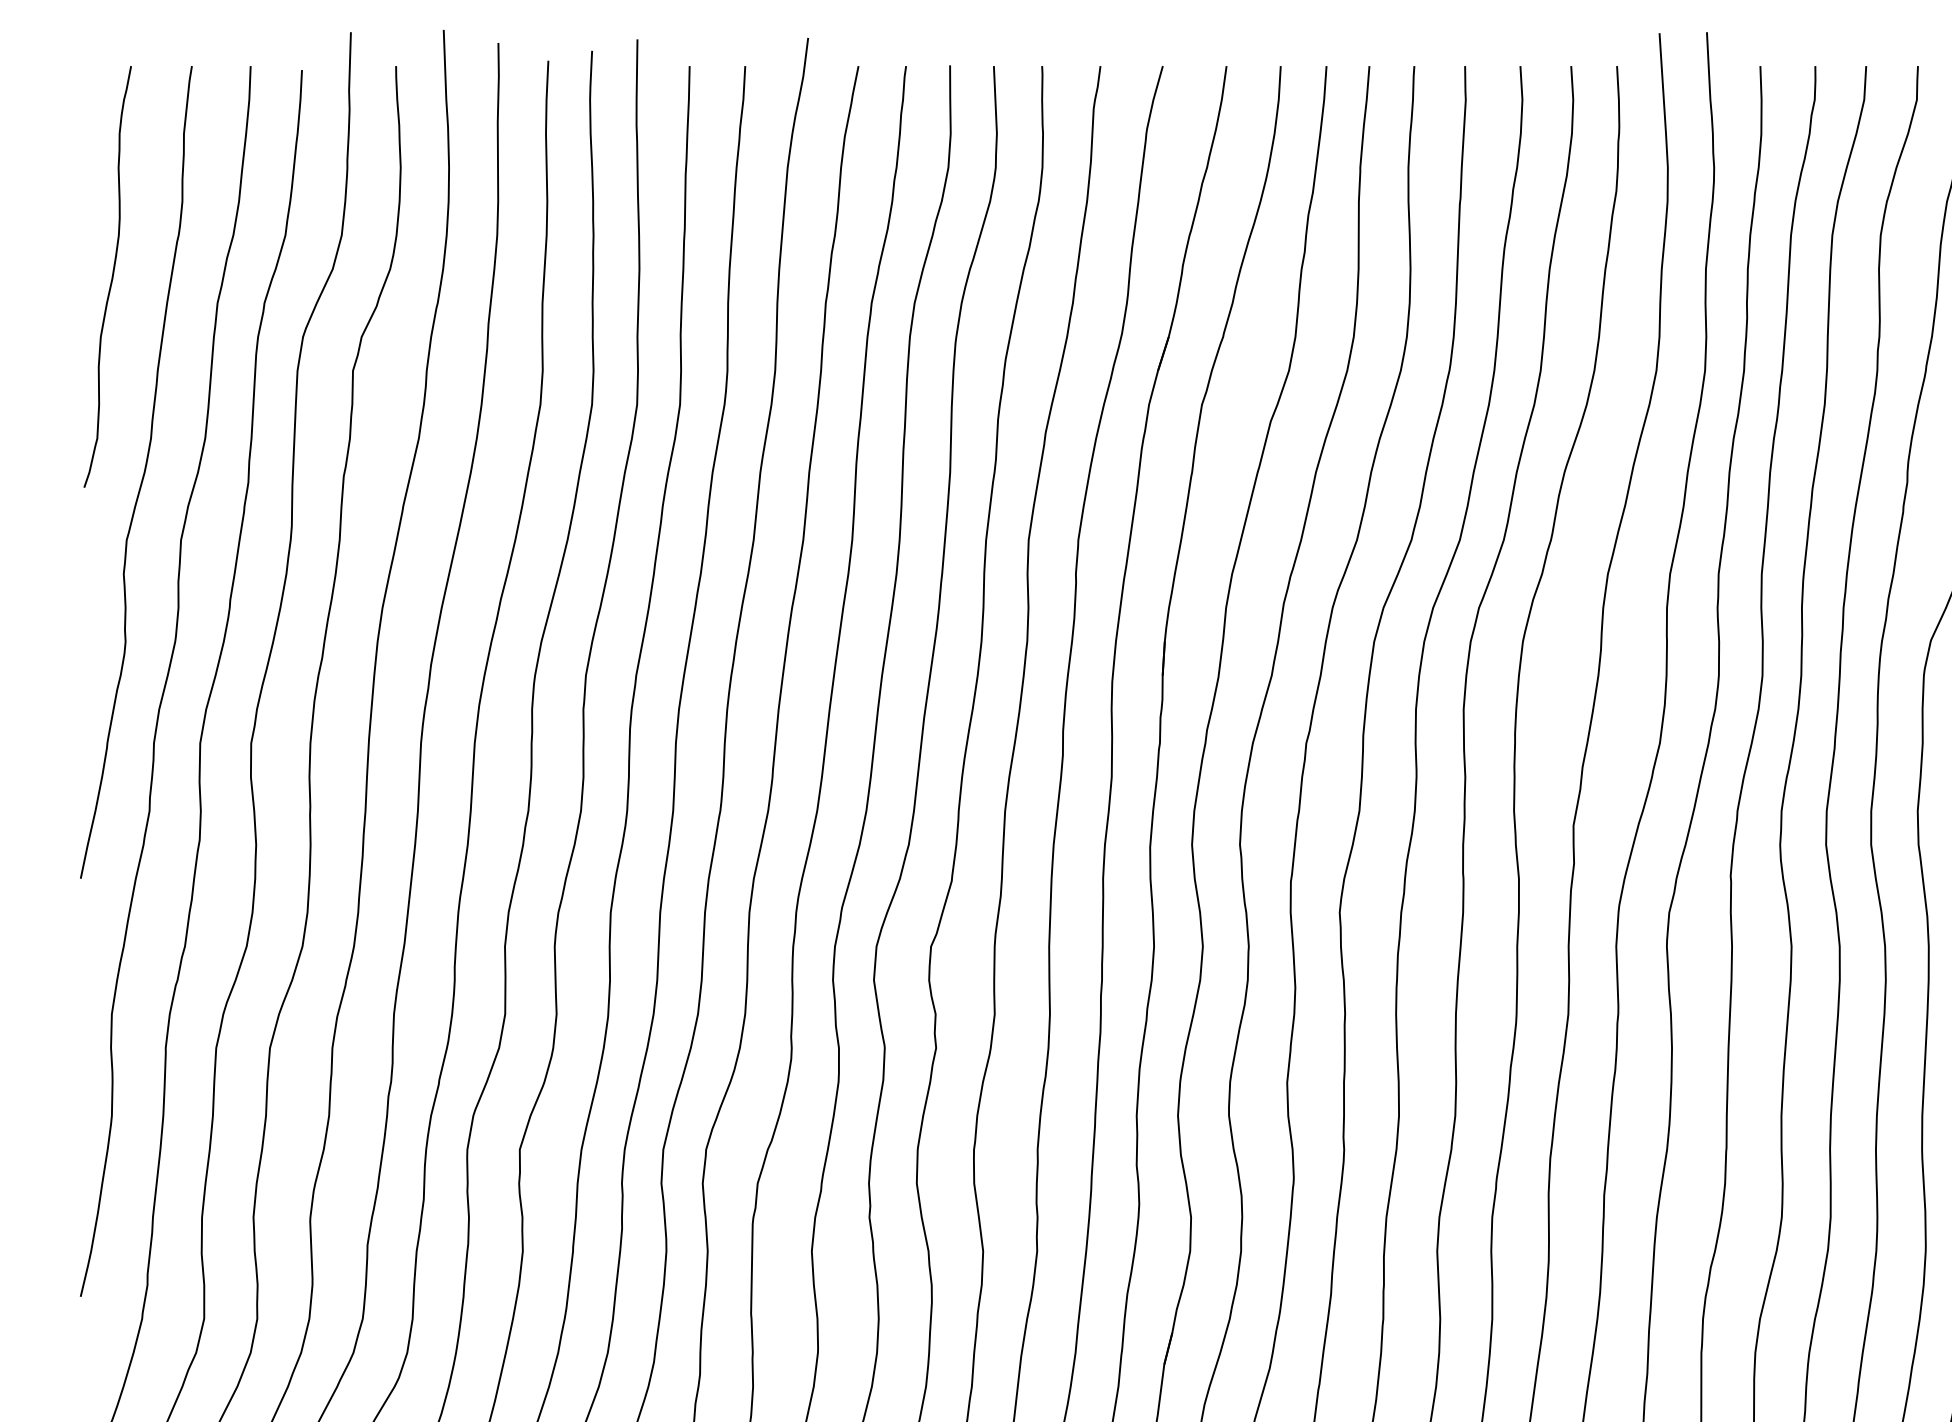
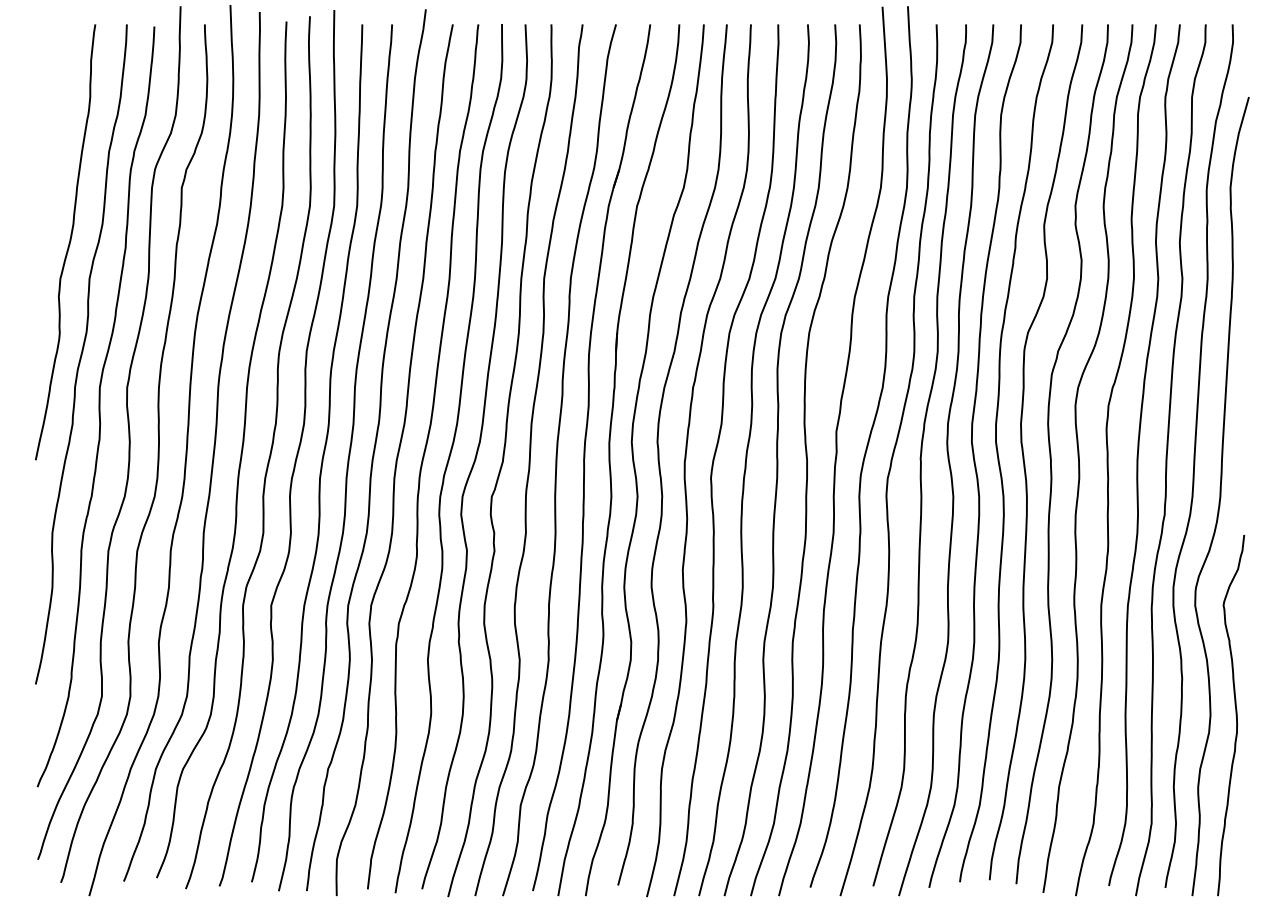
curve: (110, 278) -> (51, 138), removed

